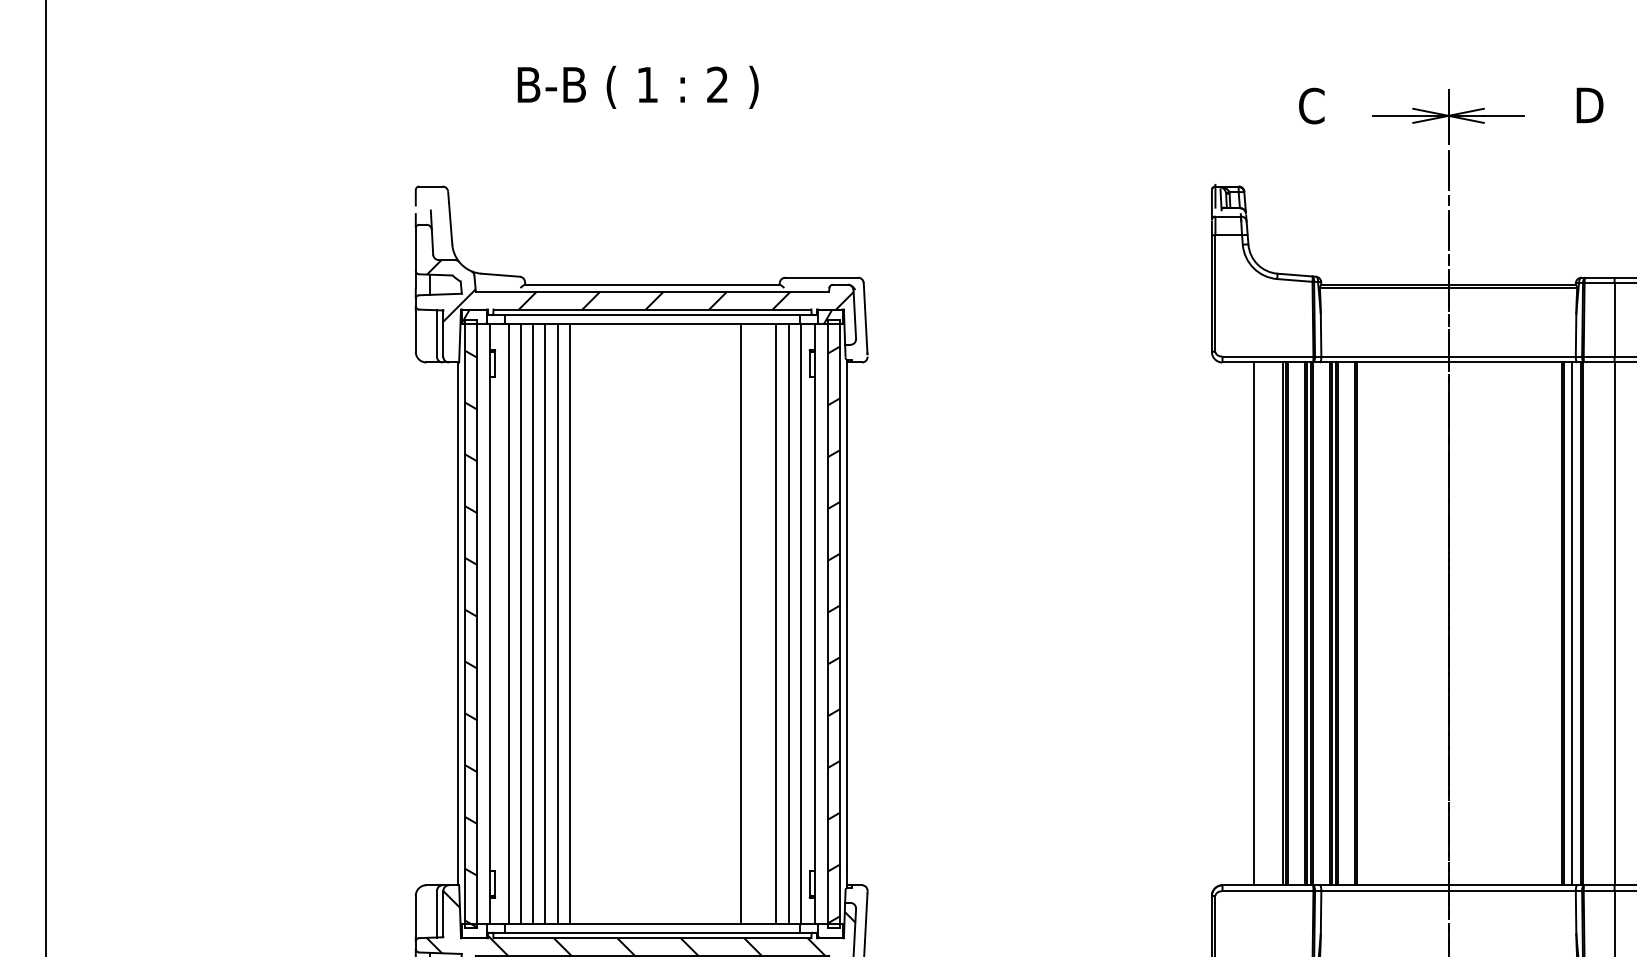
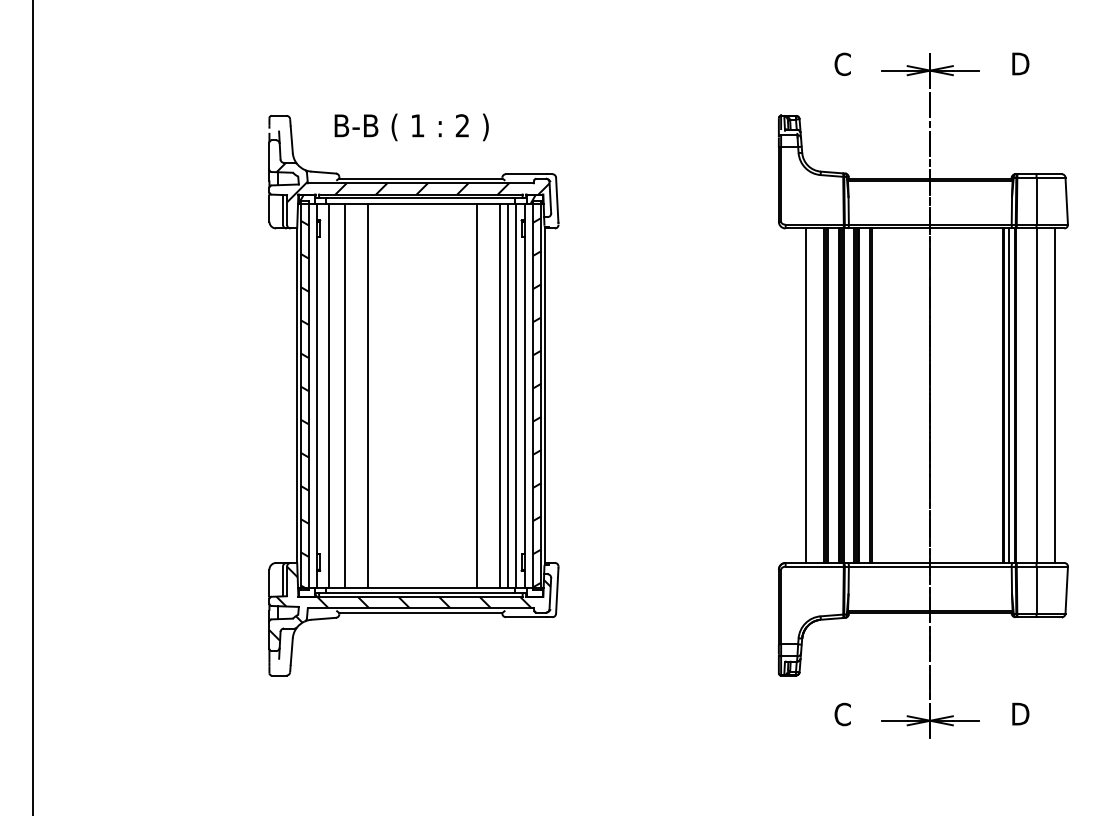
text: (637, 87) -> (411, 127), moved
line: (520, 623) -> (336, 395), removed
line: (545, 623) -> (352, 395), removed
line: (558, 623) -> (360, 395), removed

